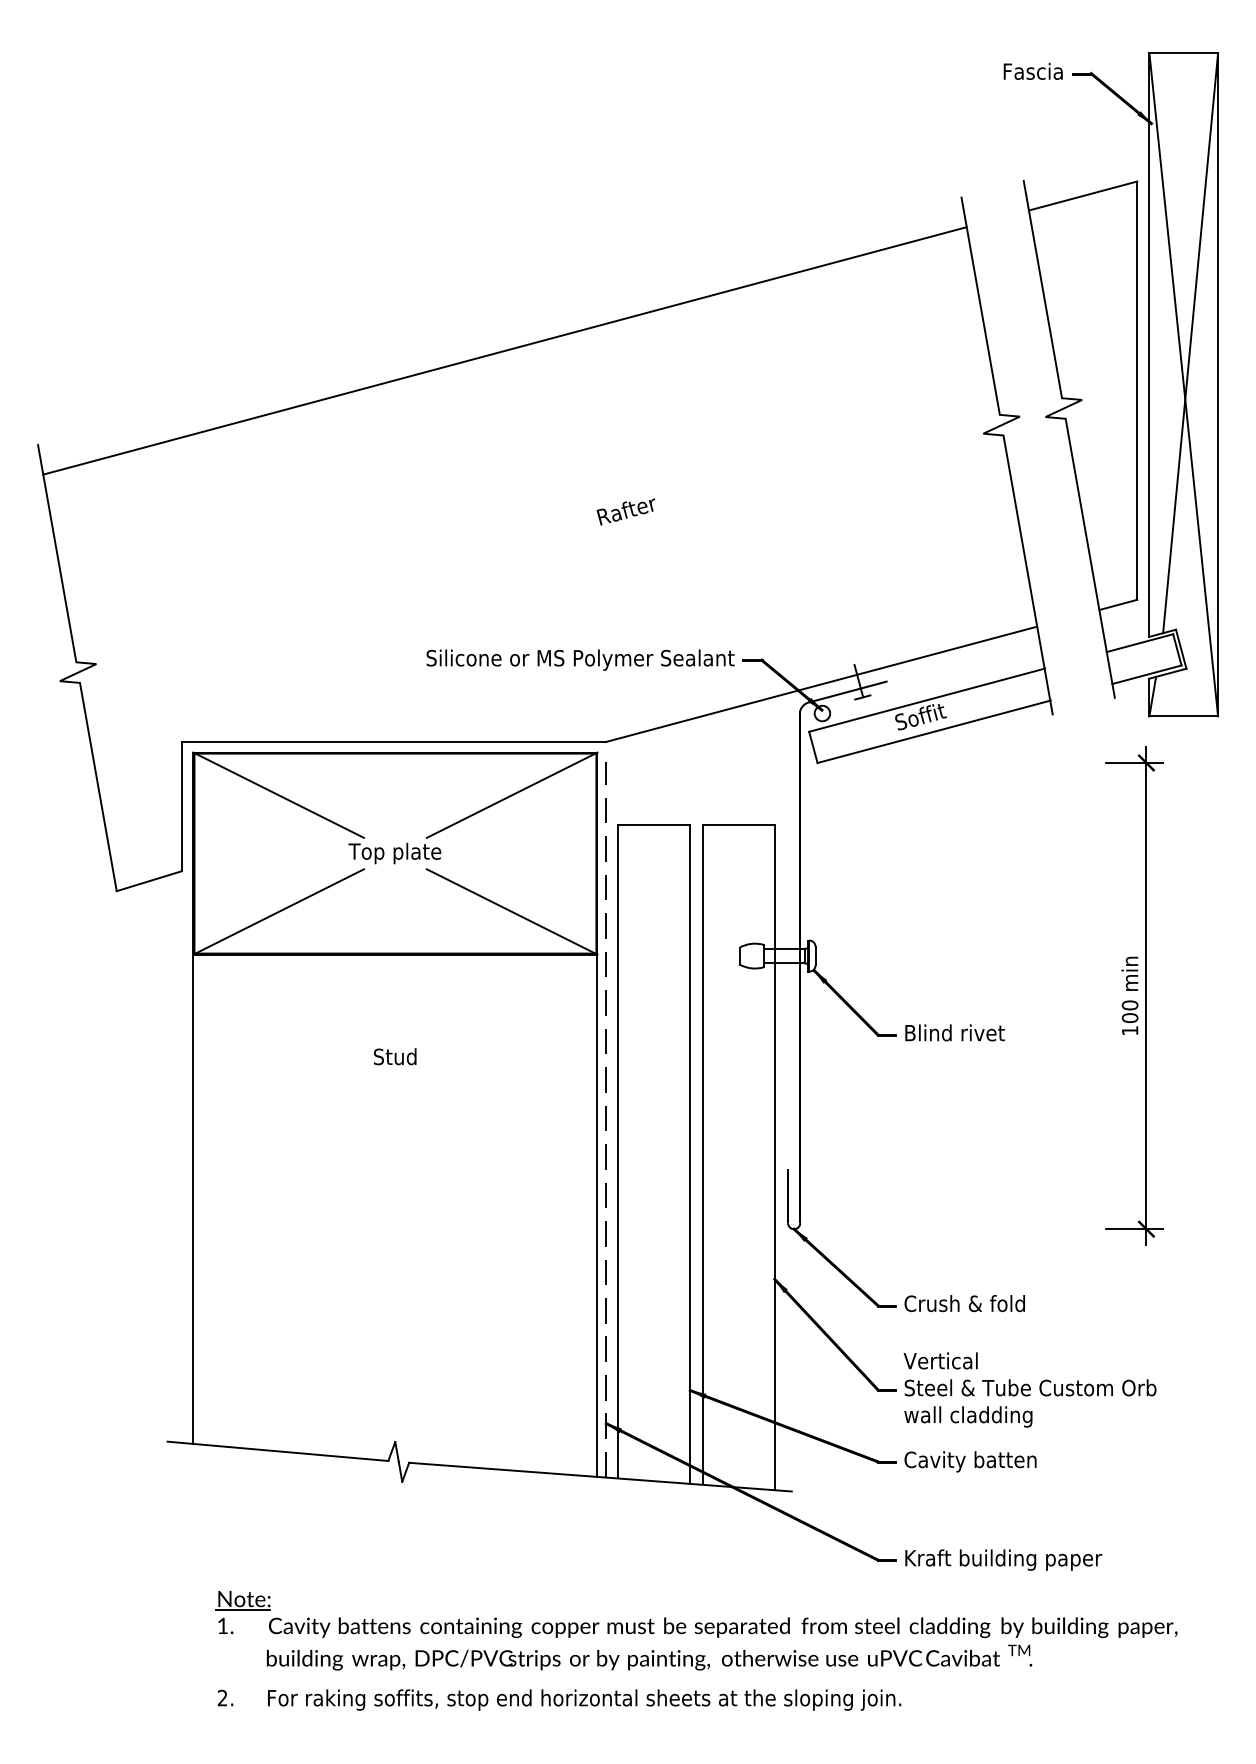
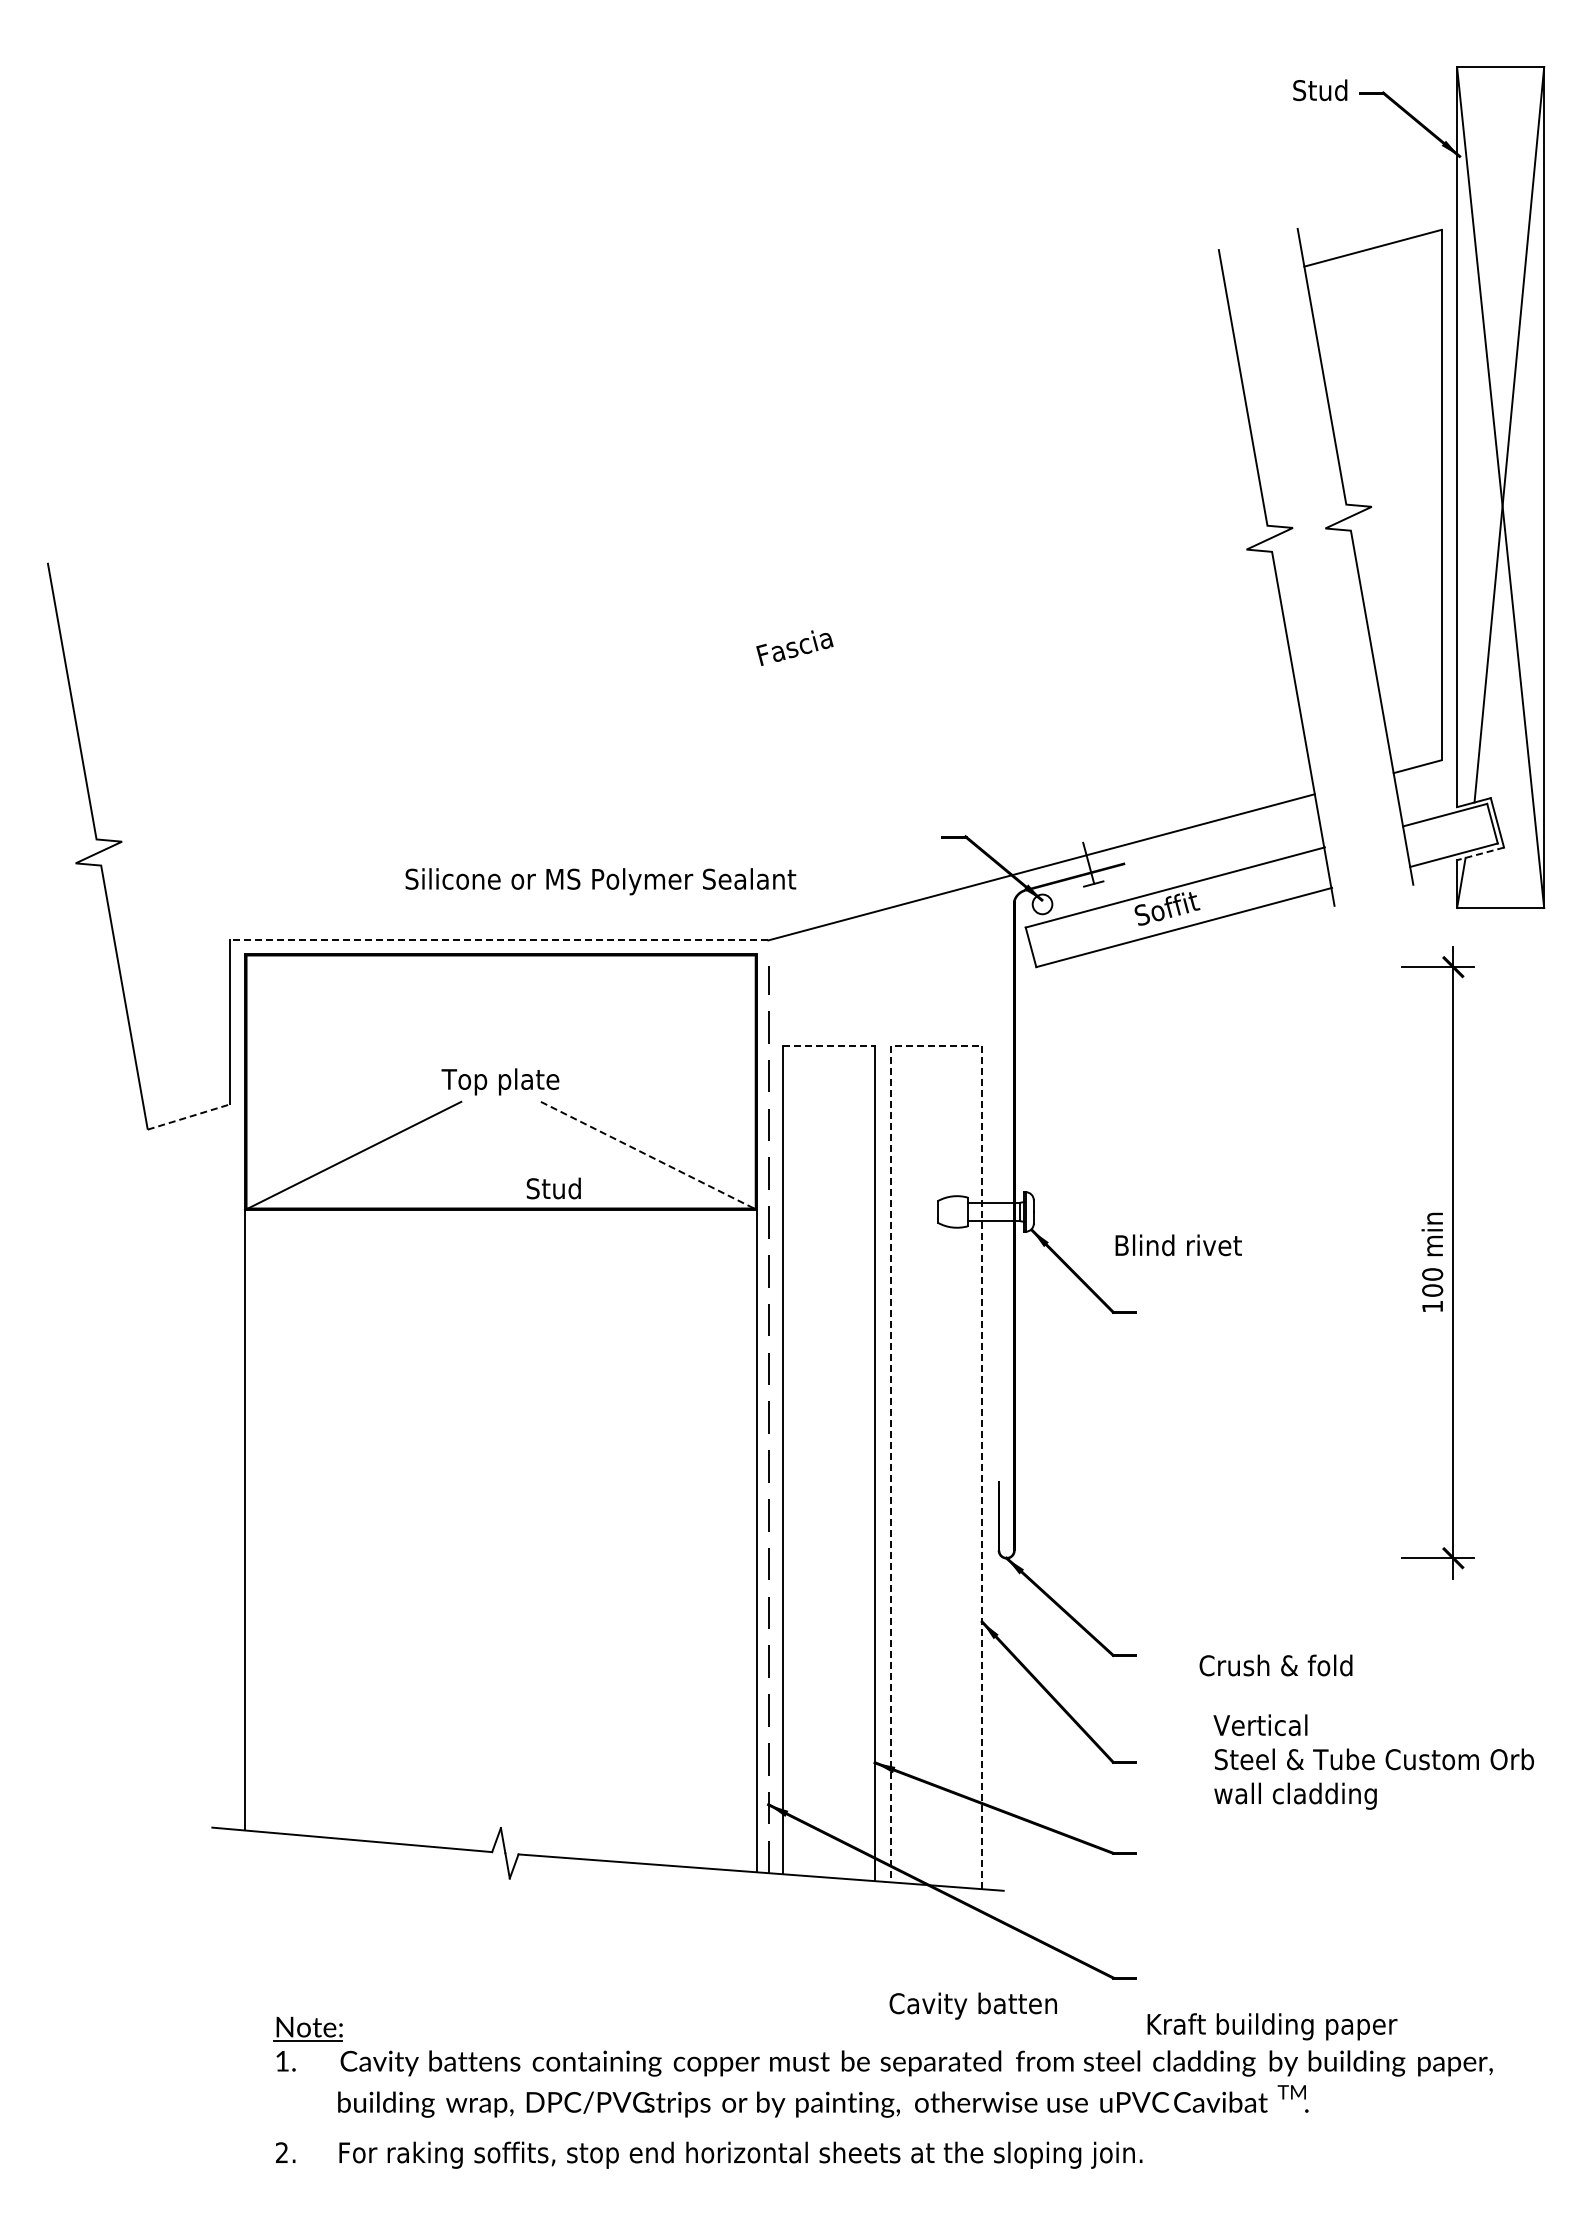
text: (1032, 71) -> (1309, 90), Fascia -> Stud
line: (504, 350) -> (639, 444), removed
text: (628, 510) -> (796, 646), Rafter -> Fascia
text: (580, 659) -> (600, 881), moved
line: (1167, 674) -> (1480, 854), solid -> dashed
line: (393, 742) -> (498, 940), solid -> dashed
line: (278, 794) -> (352, 1007), removed
line: (511, 794) -> (648, 1007), removed
line: (654, 824) -> (829, 1045), solid -> dashed
line: (741, 824) -> (939, 1045), solid -> dashed
line: (149, 880) -> (189, 1116), solid -> dashed
line: (512, 911) -> (649, 1155), solid -> dashed
text: (954, 1033) -> (1178, 1245), moved
text: (394, 1056) -> (553, 1188), moved
text: (964, 1303) -> (1275, 1665), moved
text: (1029, 1389) -> (1373, 1761), moved
text: (969, 1461) -> (972, 2005), moved
text: (1003, 1559) -> (1272, 2026), moved

